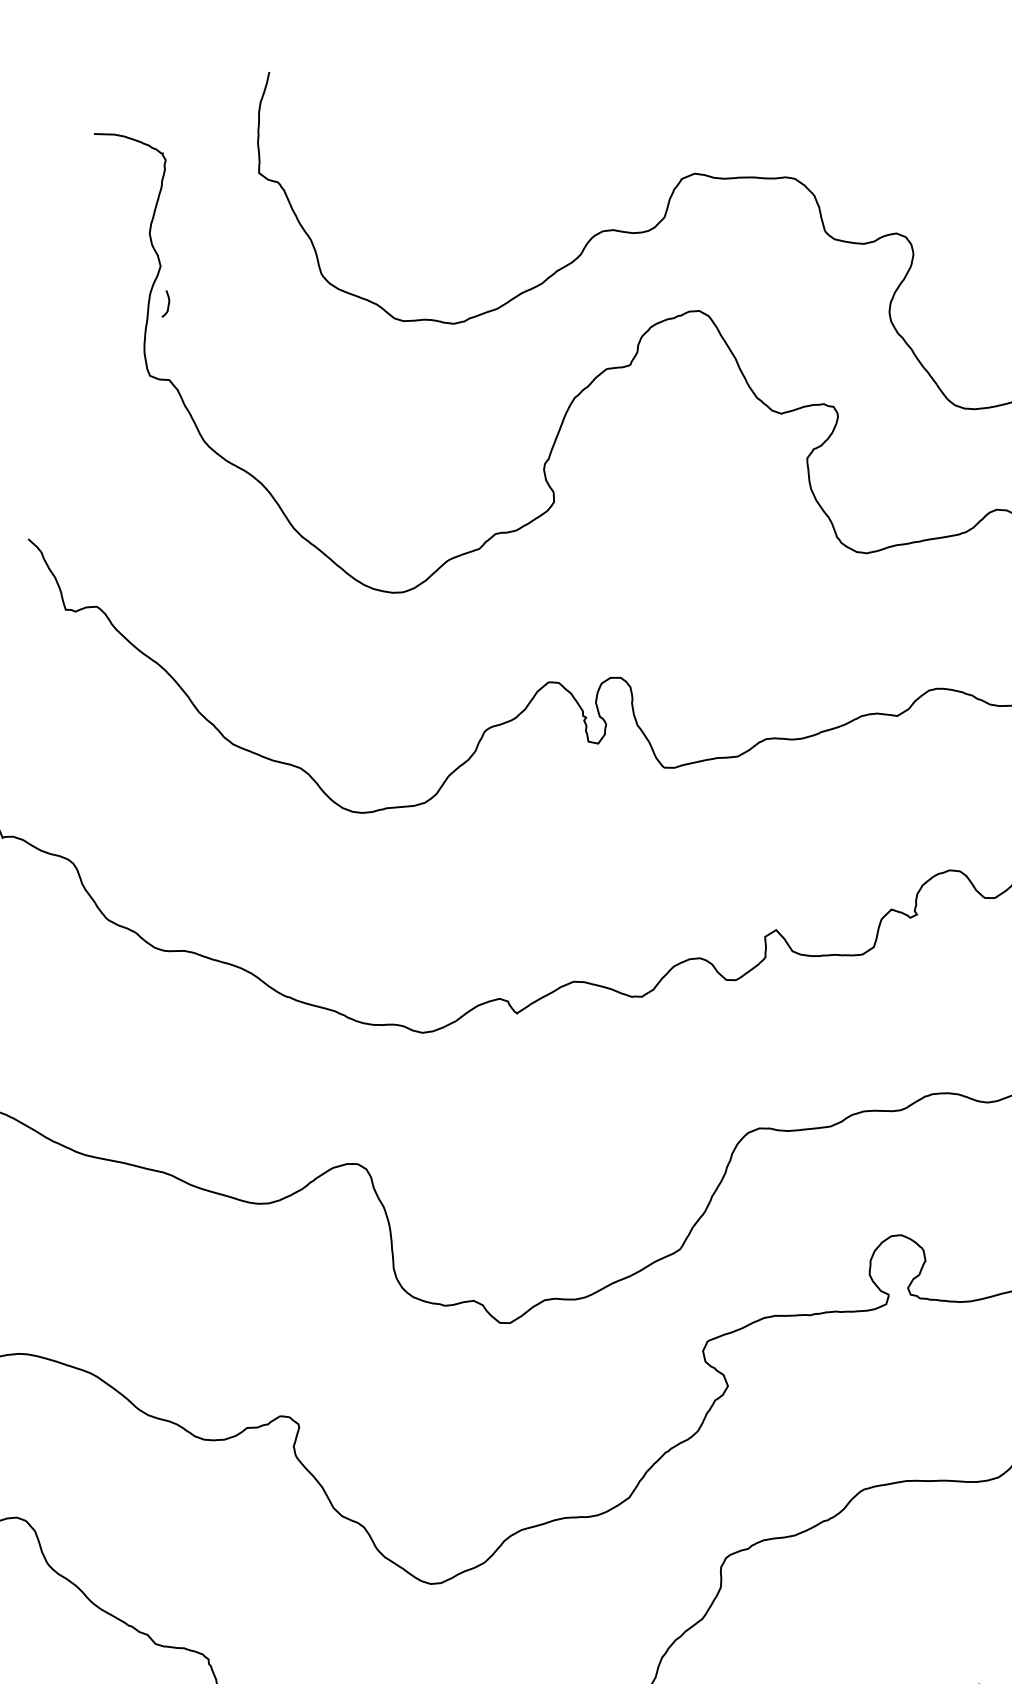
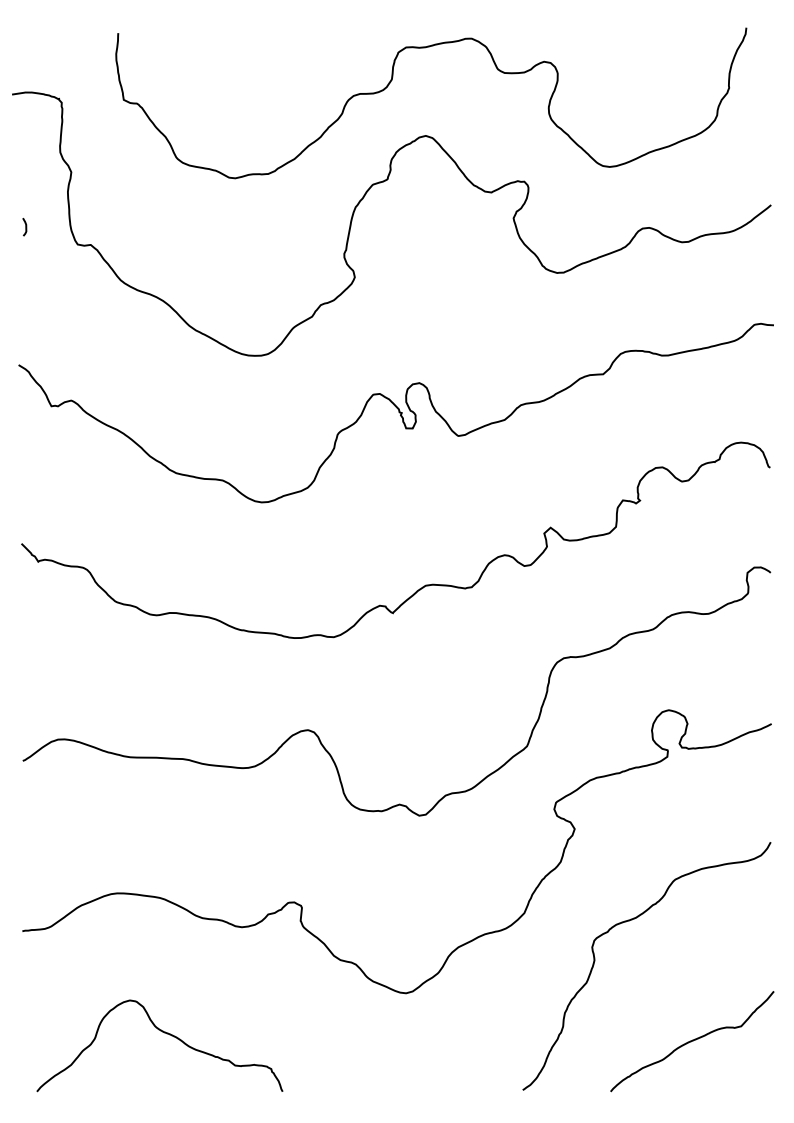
curve: (167, 305) -> (25, 227), moved

